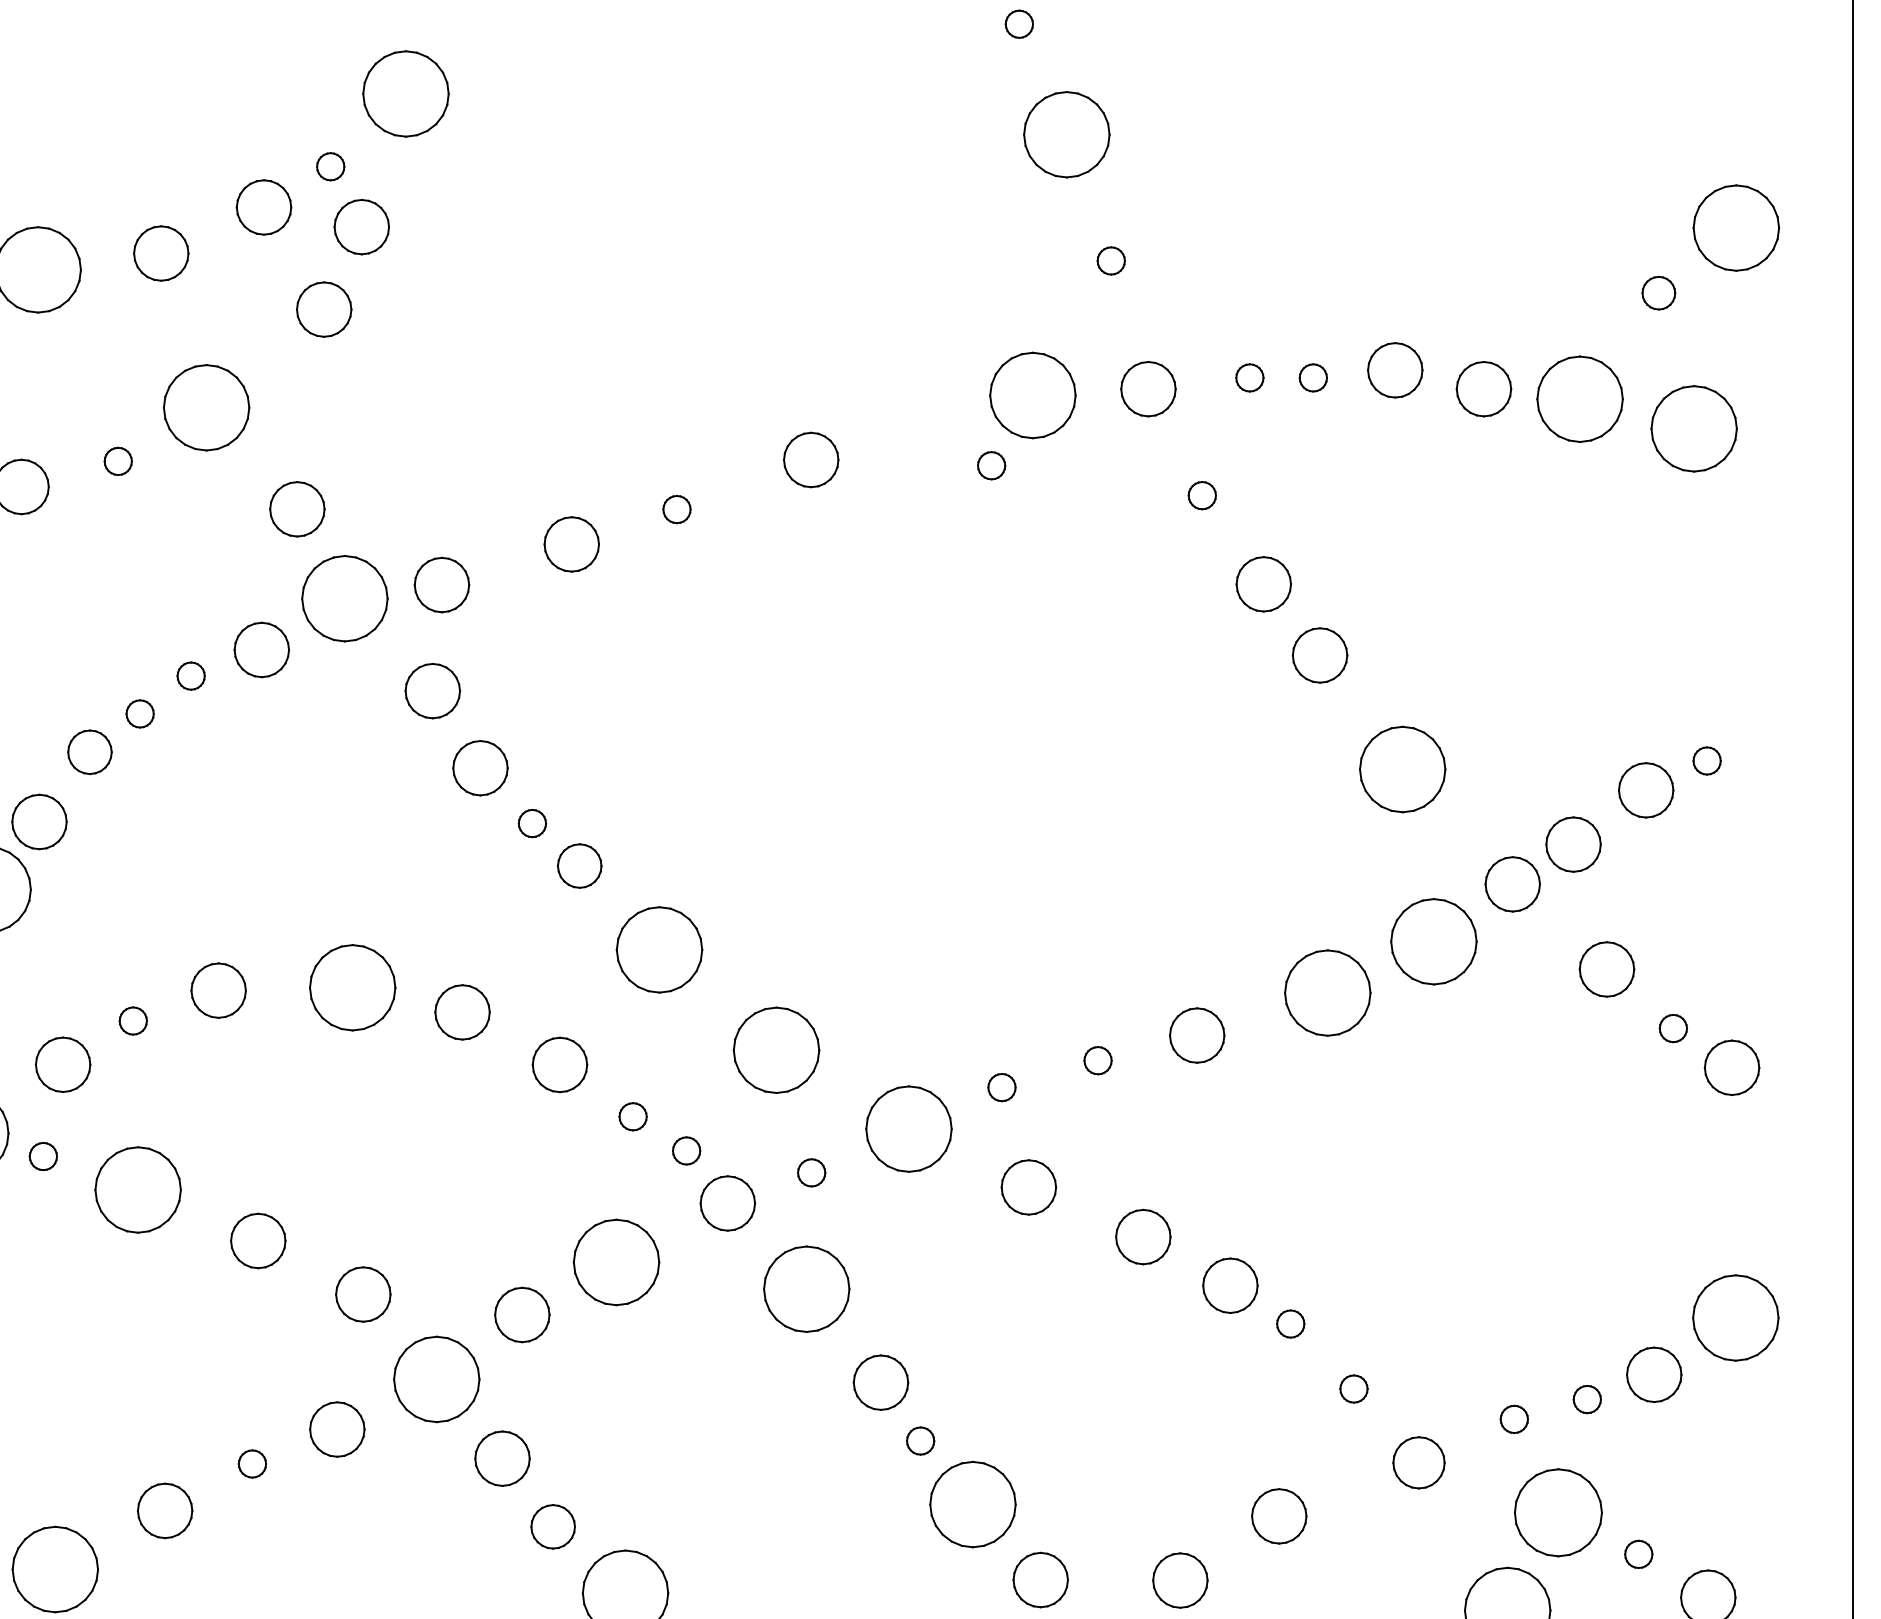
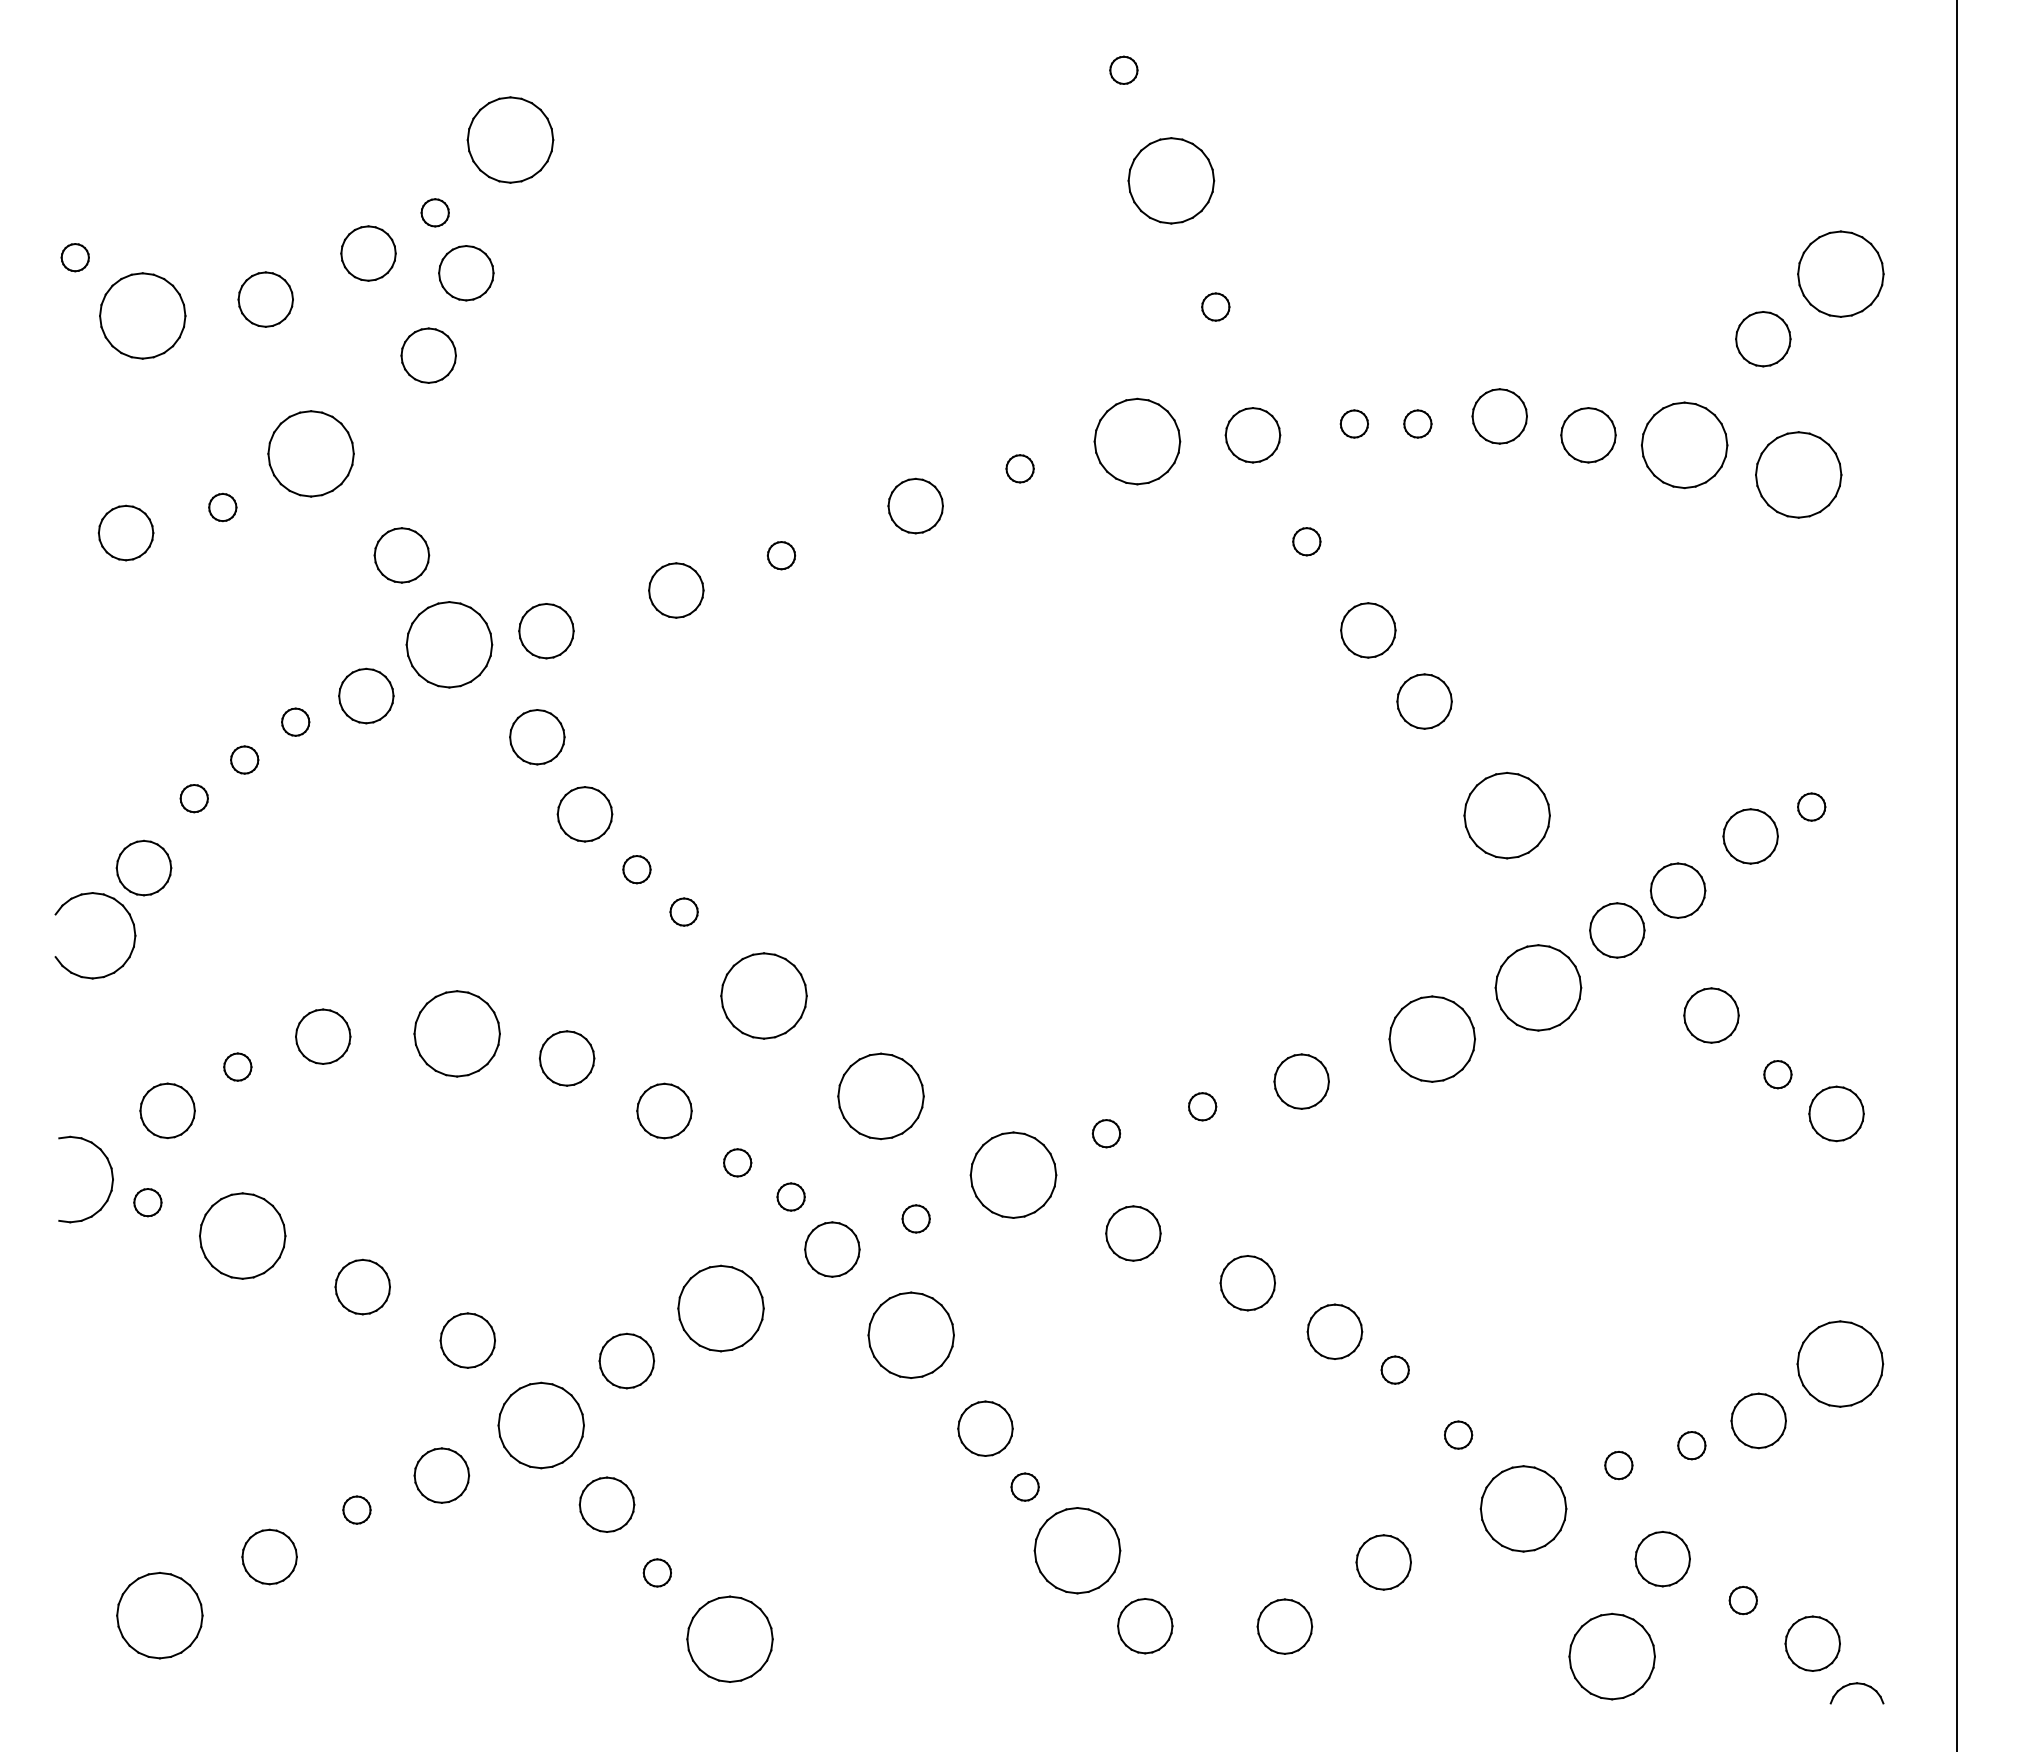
part: (1658, 293) -> (1763, 339), size x1.67
part: (990, 465) -> (1019, 468), moved
part: (88, 752) -> (193, 798), size x0.62
part: (578, 865) -> (683, 911), size x0.62
part: (1418, 1462) -> (1523, 1508), size x1.67
part: (1557, 1513) -> (1662, 1559), size x0.62
part: (551, 1526) -> (656, 1572), size x0.62

